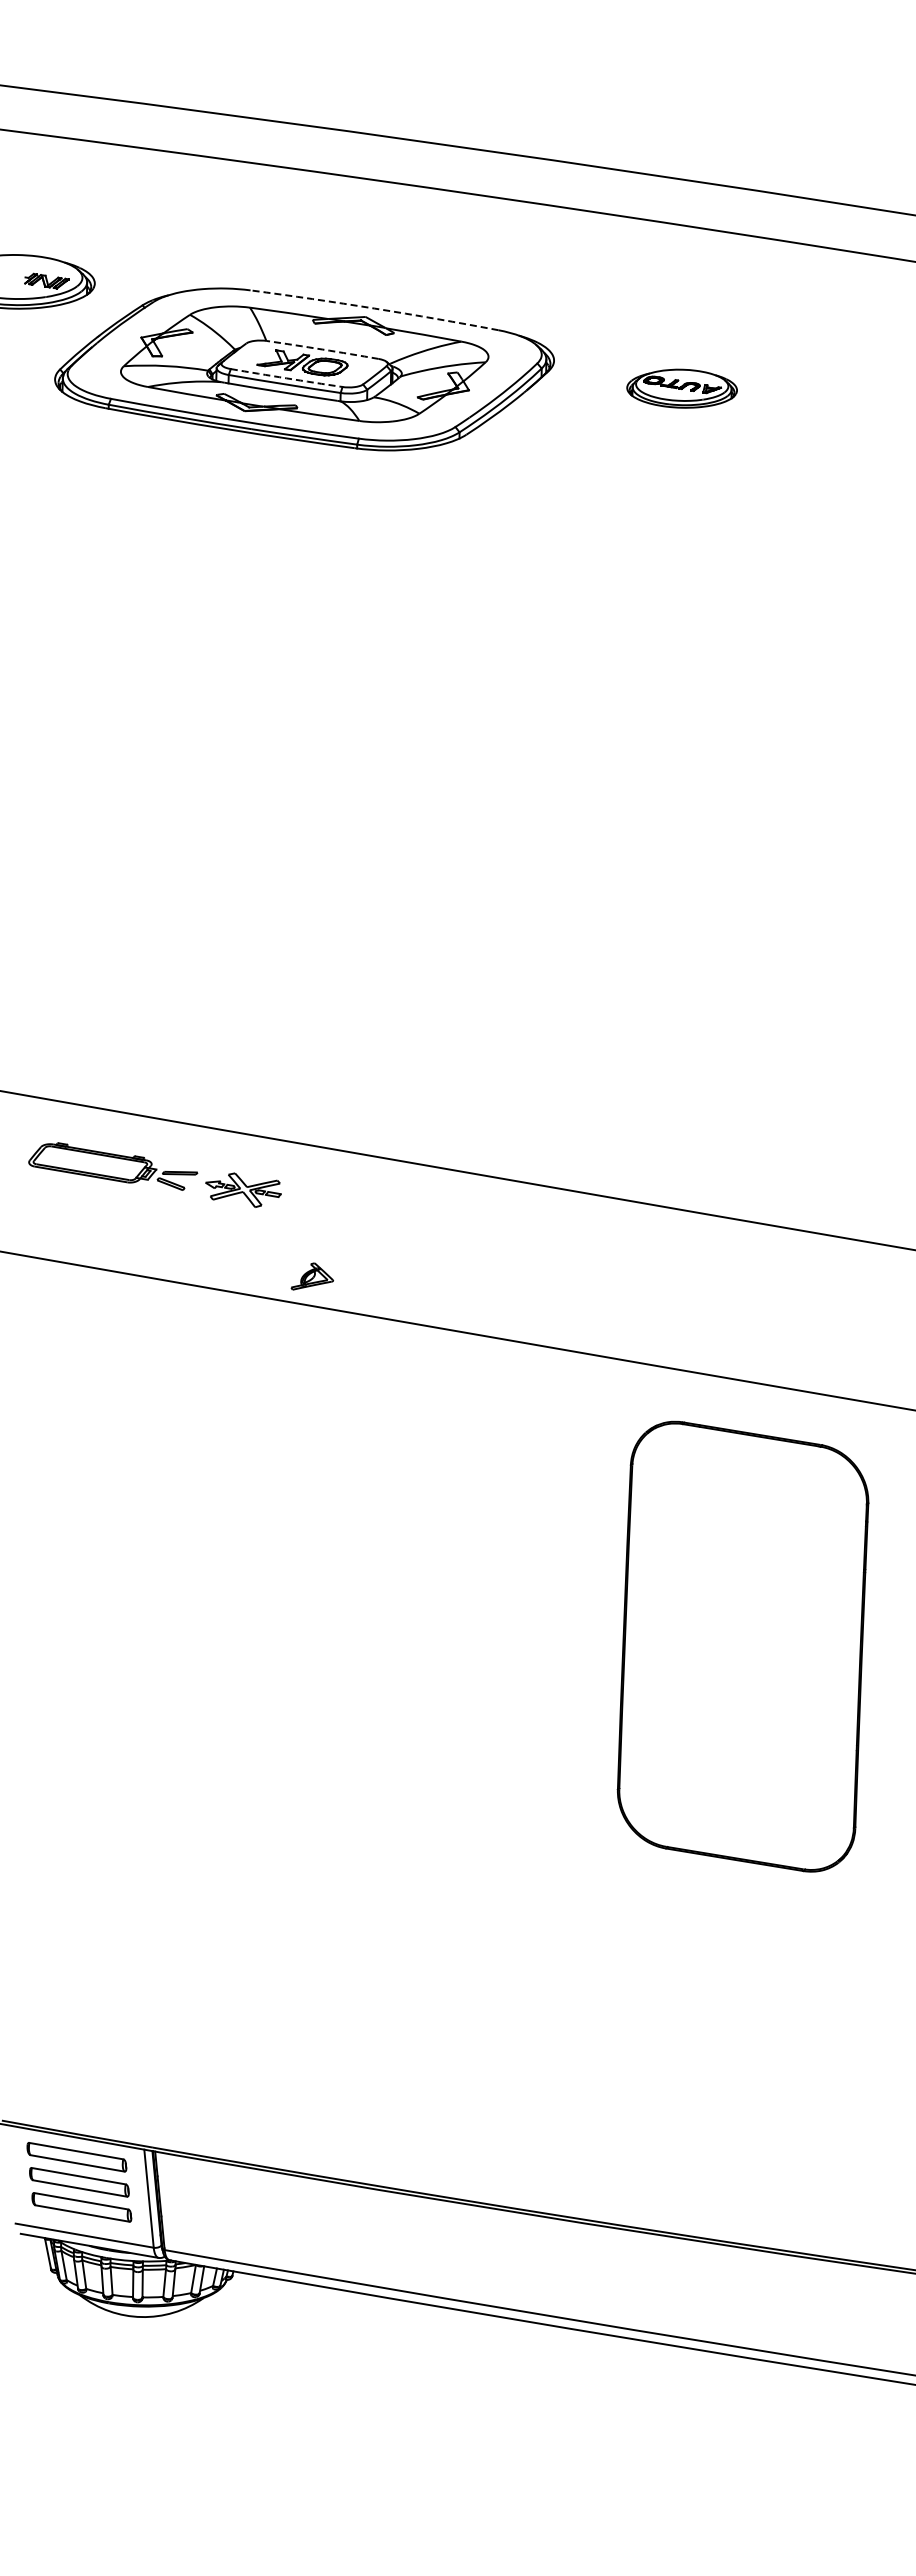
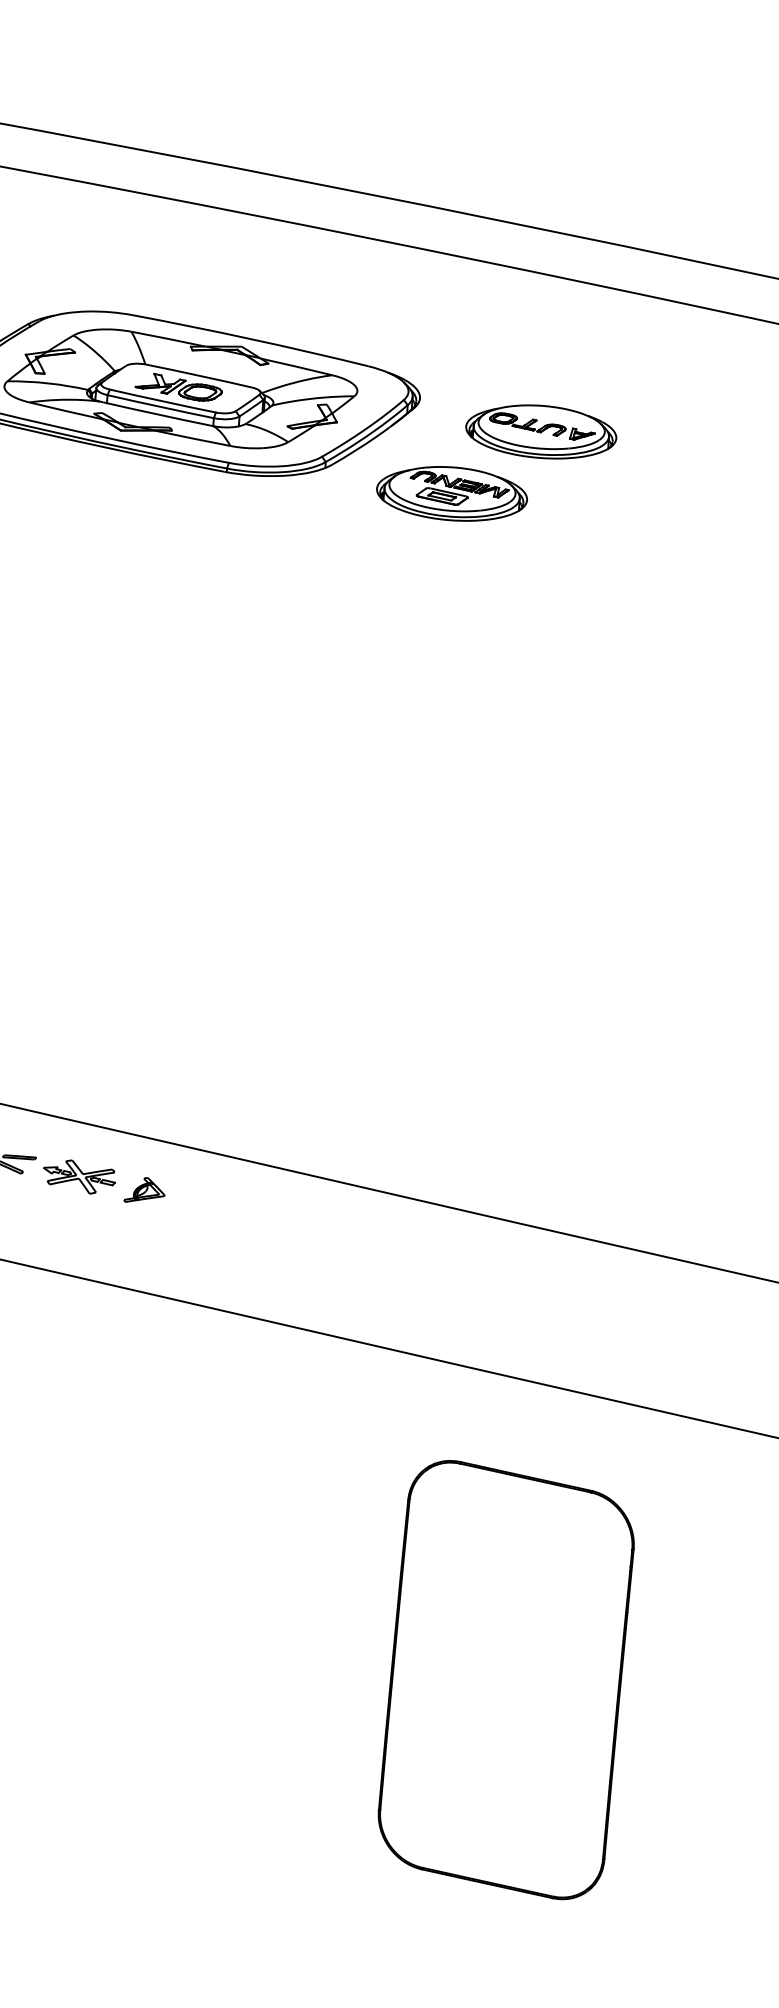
arc: (374, 308) -> (250, 338), dashed -> solid
arc: (322, 349) -> (198, 375), dashed -> solid
arc: (286, 378) -> (162, 401), dashed -> solid
part: (681, 388) -> (540, 431), size x1.43
part: (592, 457) -> (451, 493), added
part: (312, 1276) -> (144, 1190), moved
part: (742, 1646) -> (505, 1679), moved

